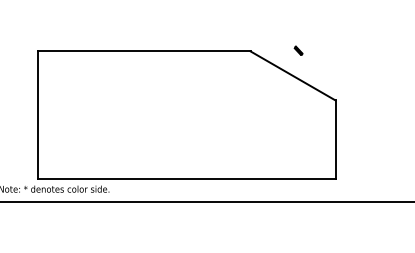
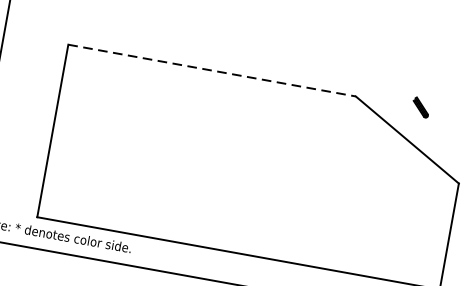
part: (298, 50) -> (420, 106), size x1.6
line: (144, 51) -> (212, 70), solid -> dashed

